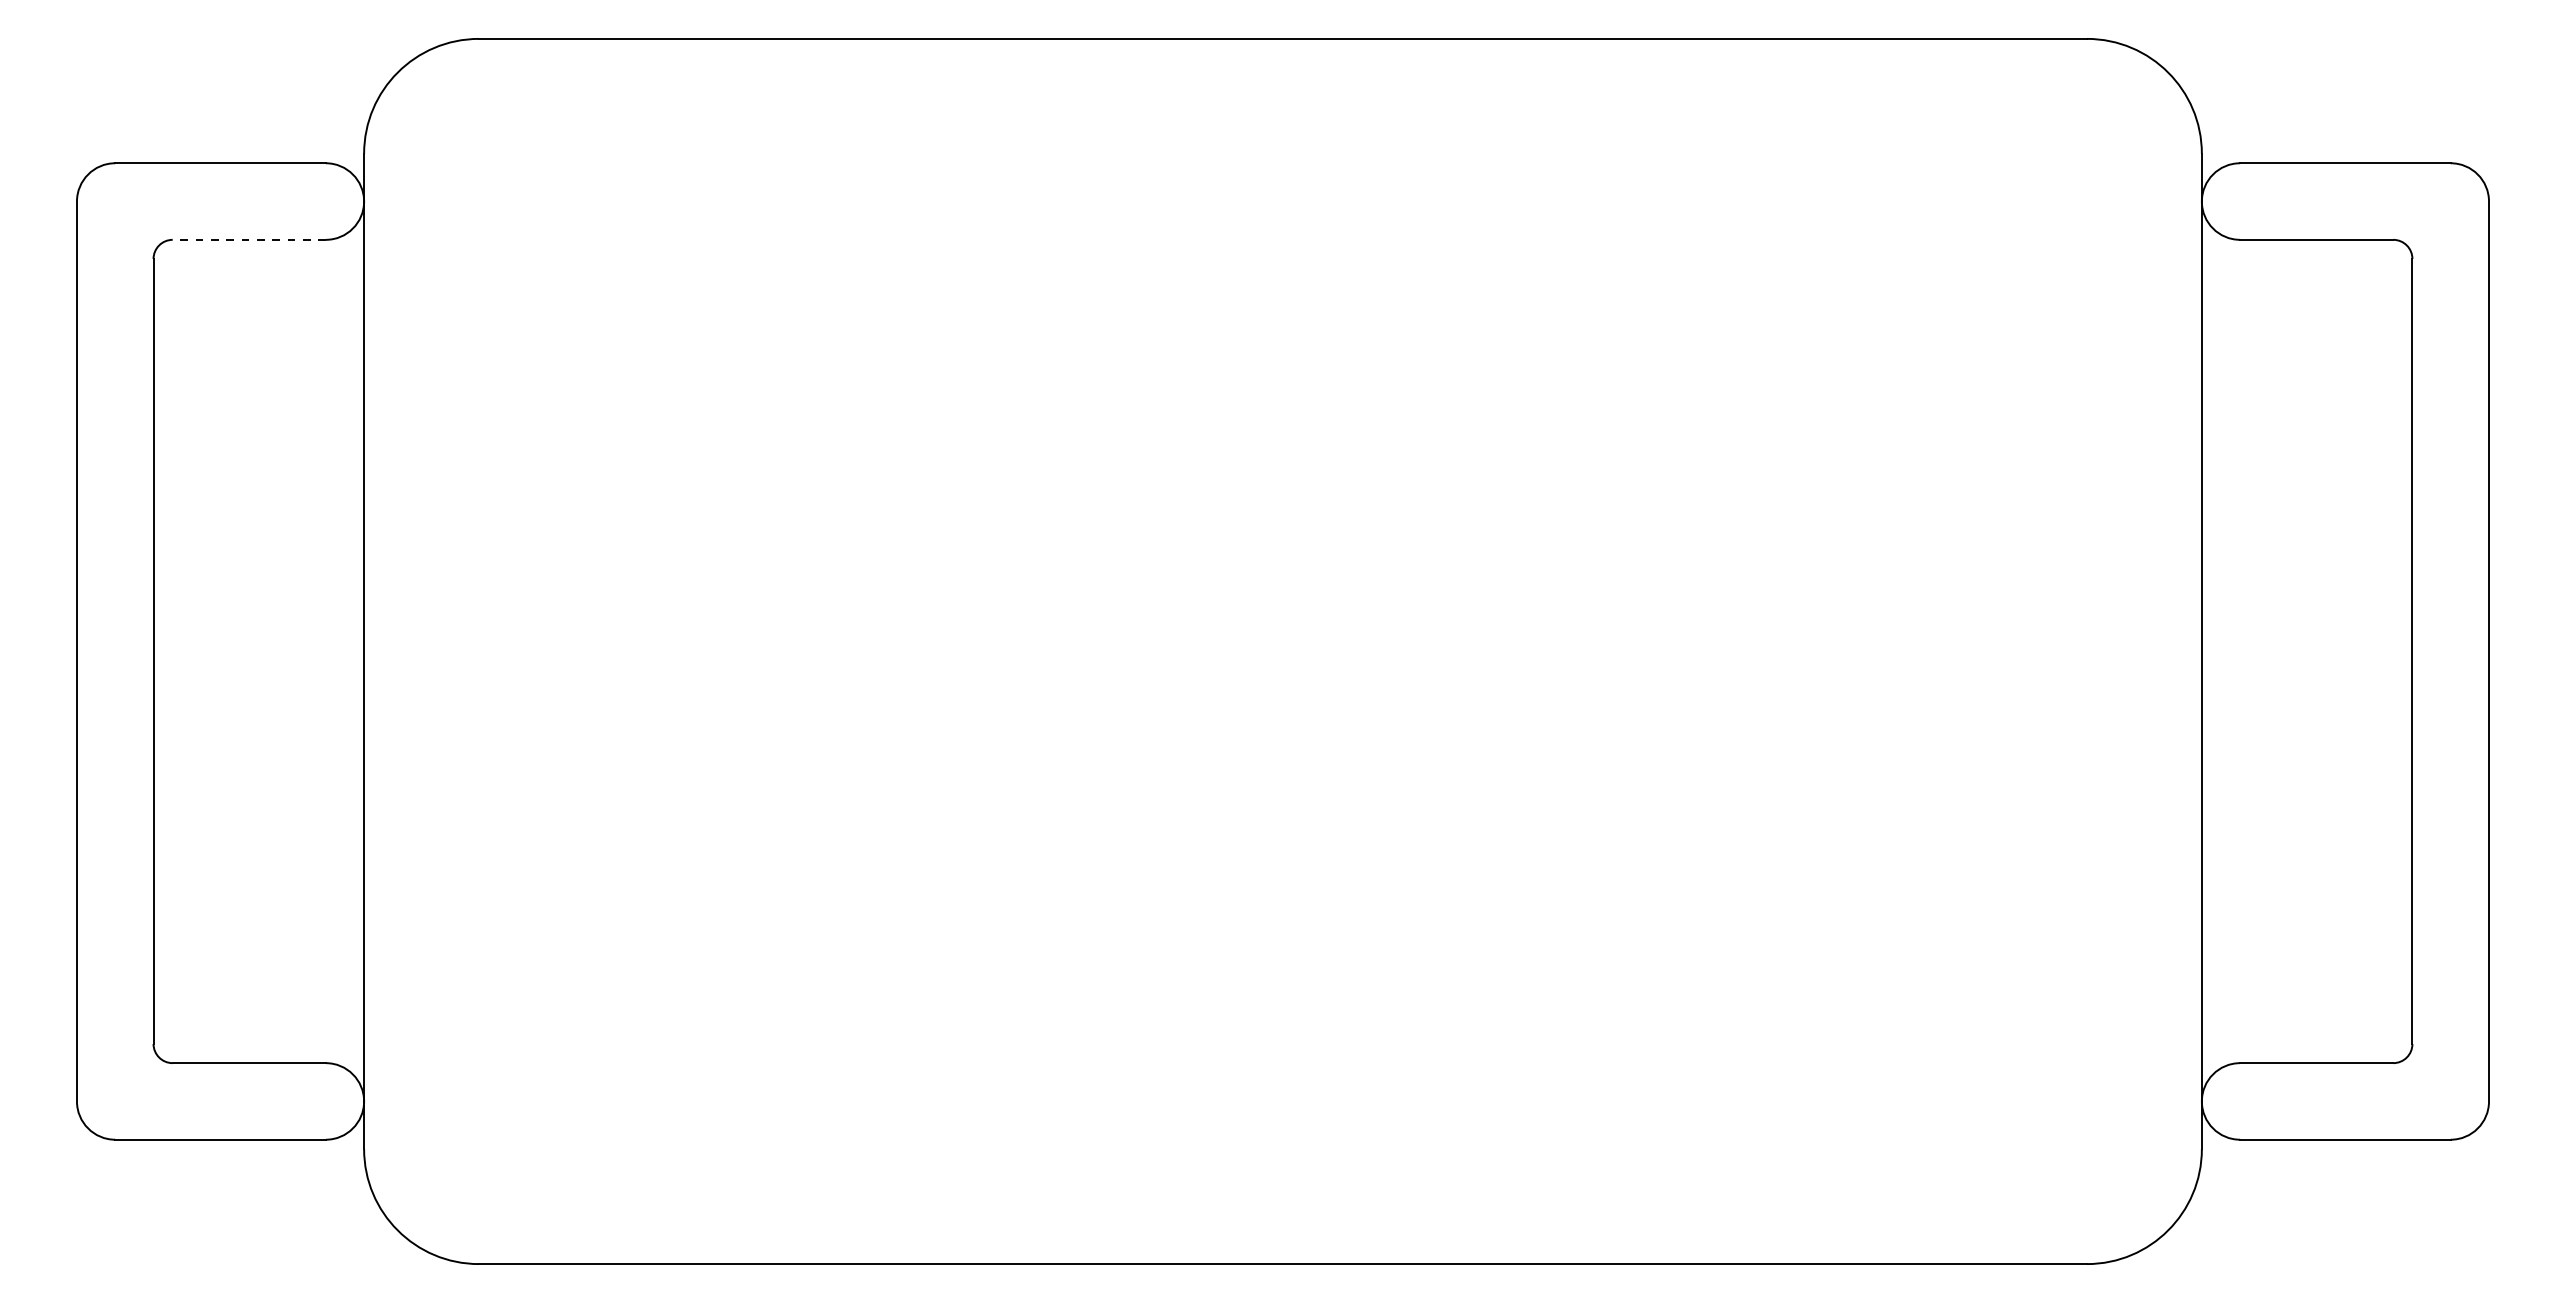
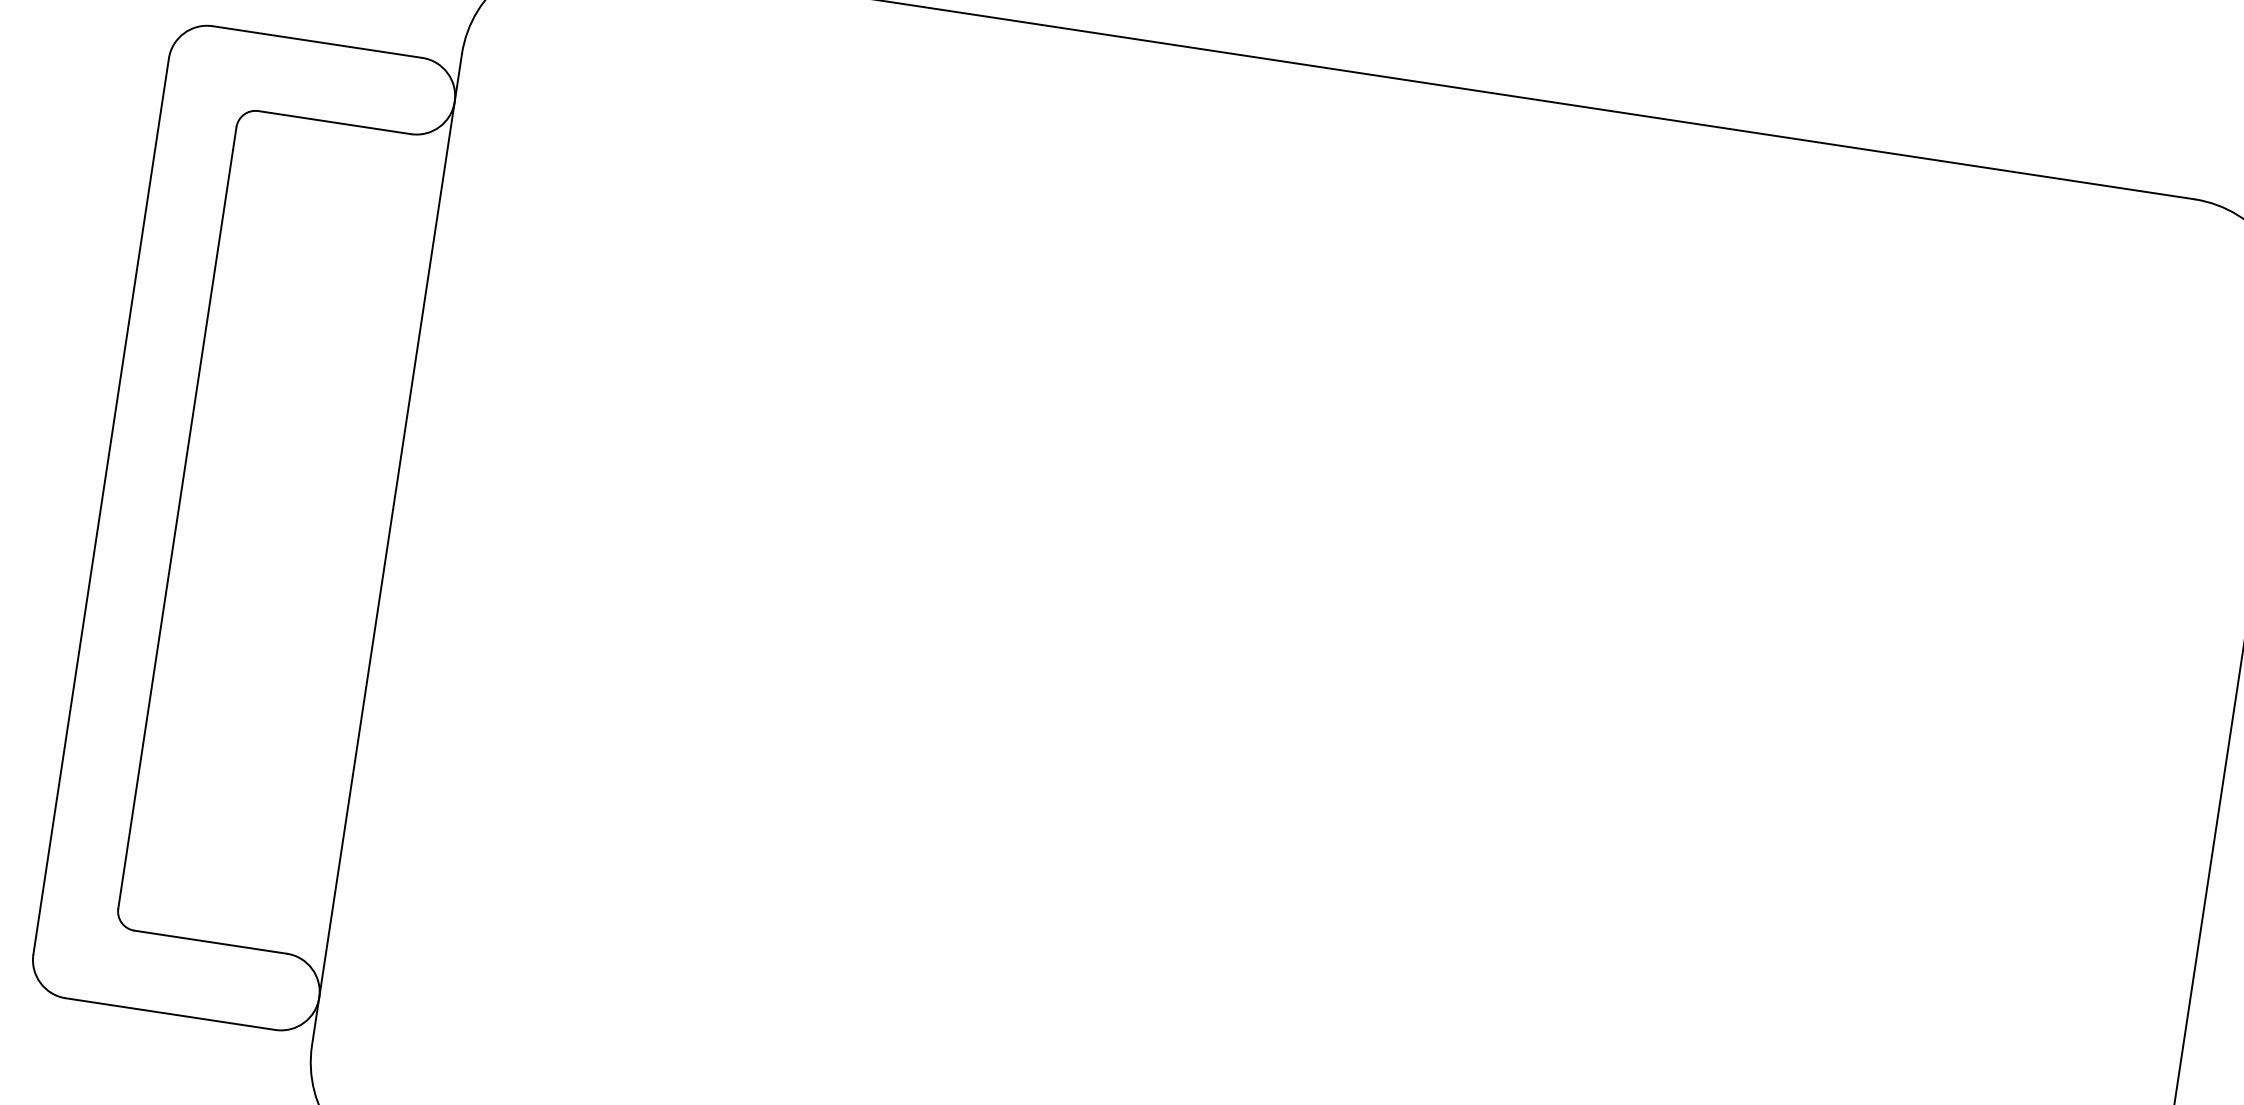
line: (249, 239) -> (334, 122), dashed -> solid

